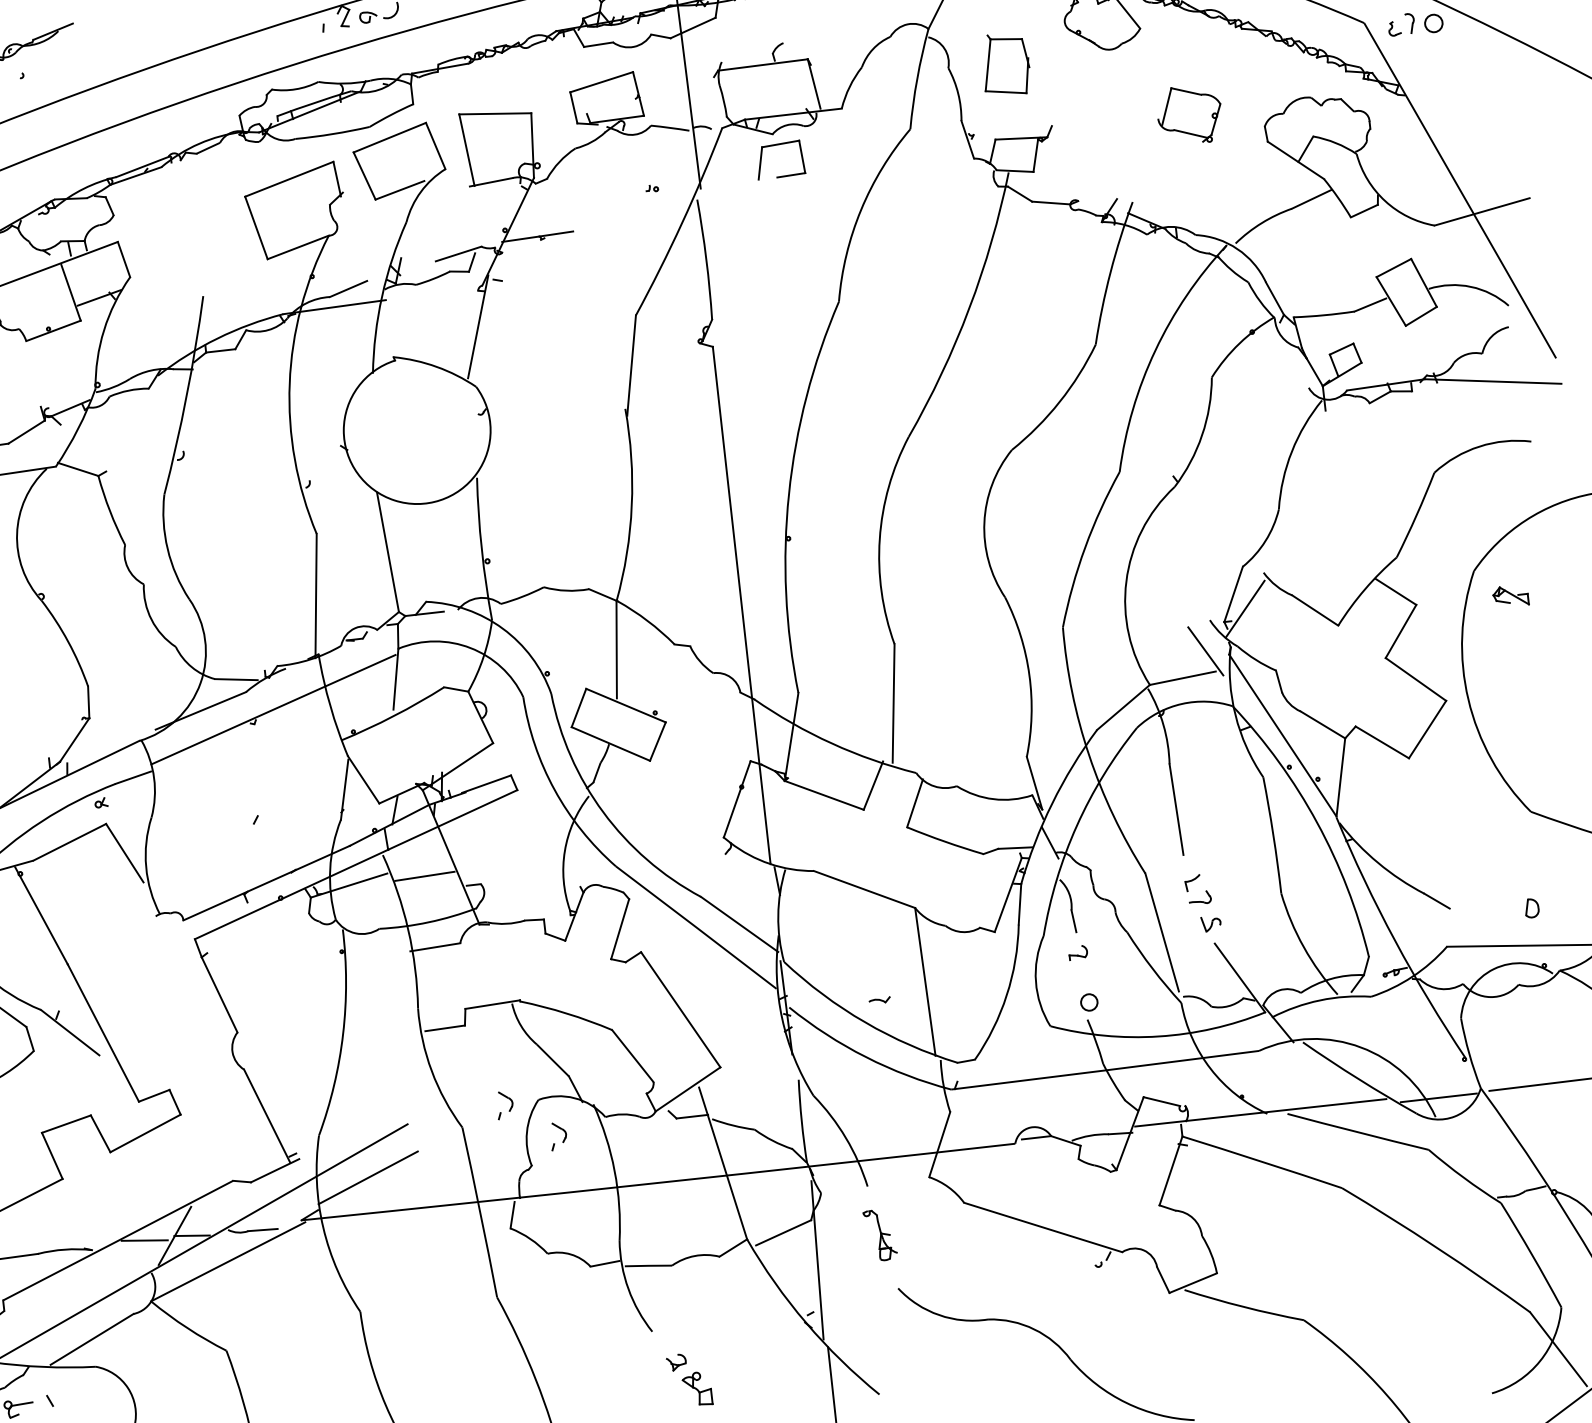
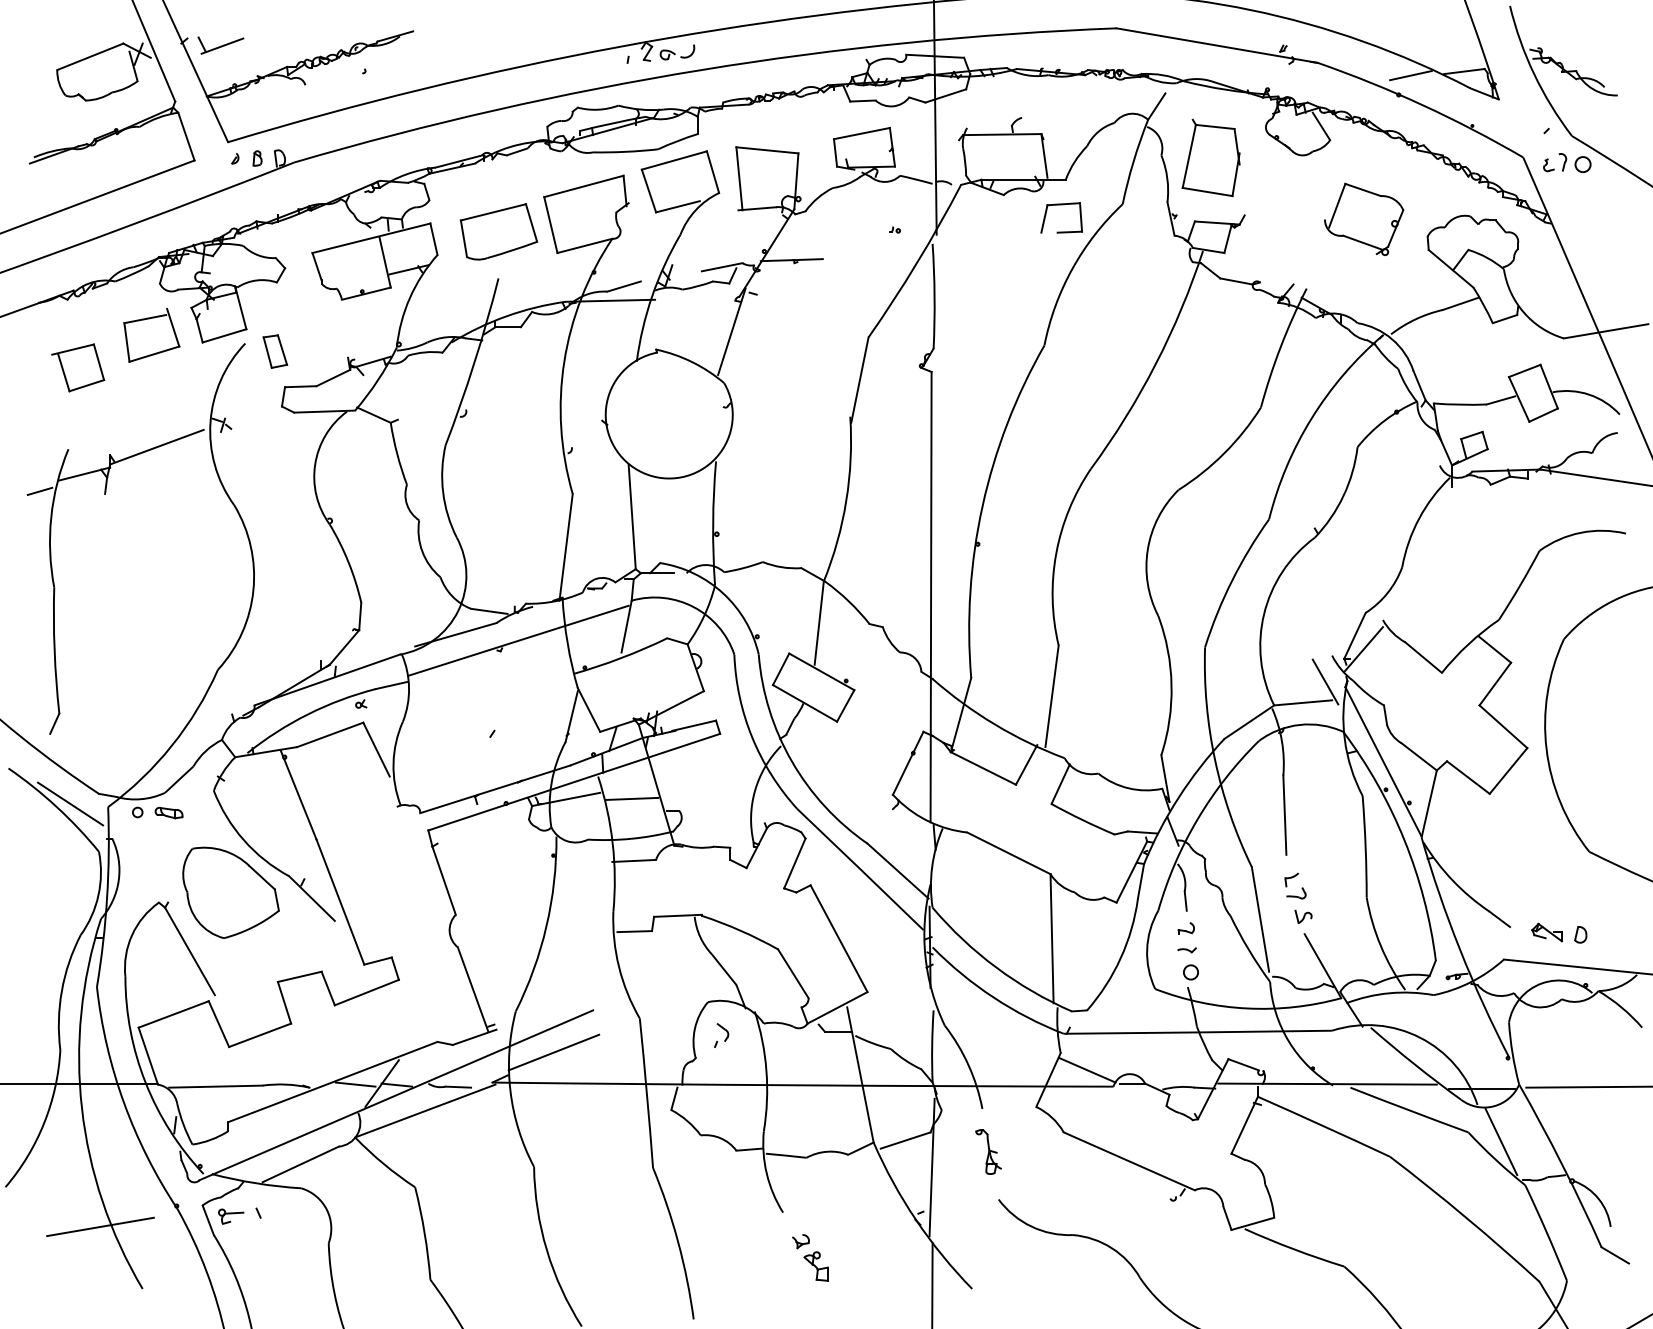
part: (1005, 64) -> (1210, 157), size x1.43
part: (1190, 115) -> (1364, 219), size x1.43
part: (778, 145) -> (1061, 205), moved
part: (197, 242) -> (498, 231), added
part: (1510, 596) -> (1546, 932), moved
part: (879, 1000) -> (1186, 950), moved
part: (504, 1105) -> (678, 1003), removed
line: (983, 1128) -> (1087, 1070), added
line: (1468, 1157) -> (1501, 1142), added

